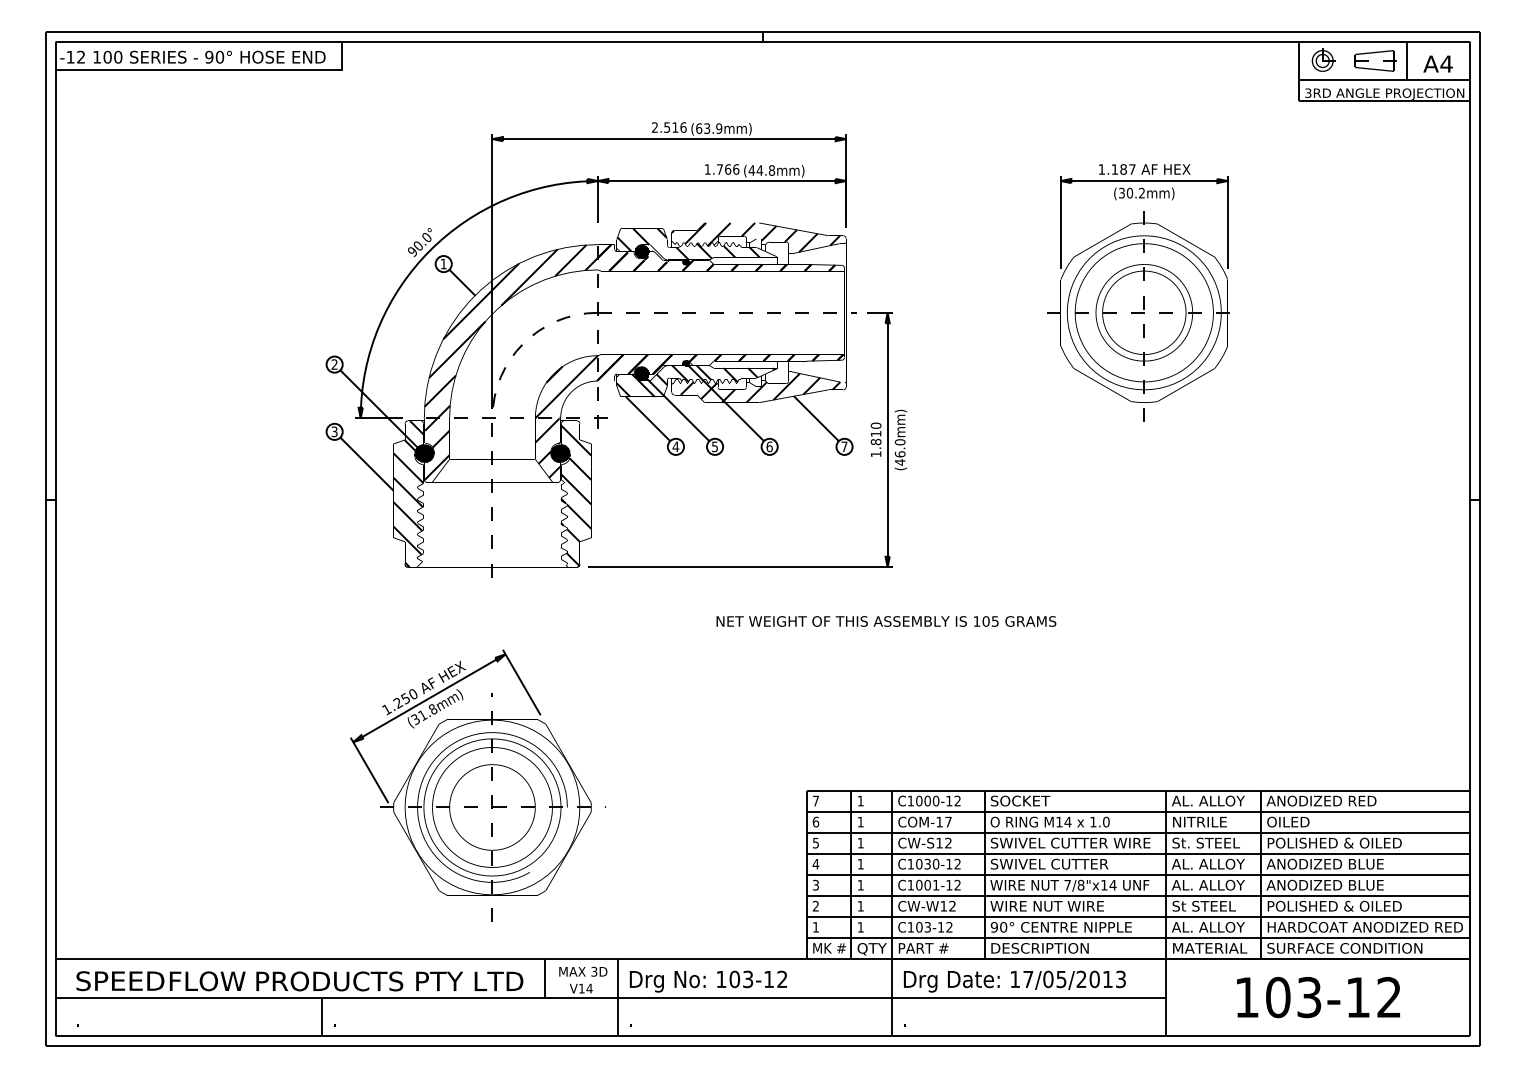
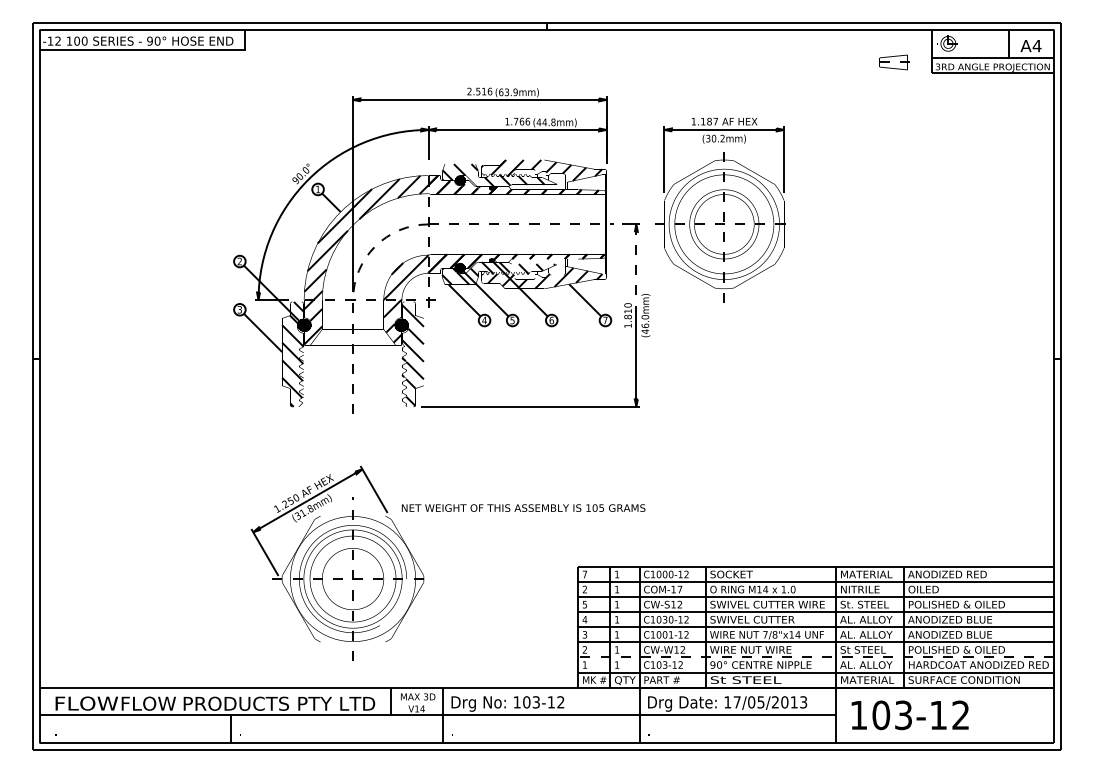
part: (1375, 60) -> (894, 62), moved
part: (1138, 292) -> (720, 209), moved
line: (887, 376) -> (636, 270), solid -> dashed
text: (886, 621) -> (523, 508), moved
text: (1208, 800) -> (866, 574), AL. ALLOY -> MATERIAL
text: (815, 821) -> (584, 589), 6 -> 2
line: (1138, 916) -> (816, 657), solid -> dashed
text: (1040, 948) -> (745, 680), DESCRIPTION -> St STEEL
text: (120, 981) -> (86, 703), SPEED -> FLOW
text: (1318, 997) -> (910, 715), moved

